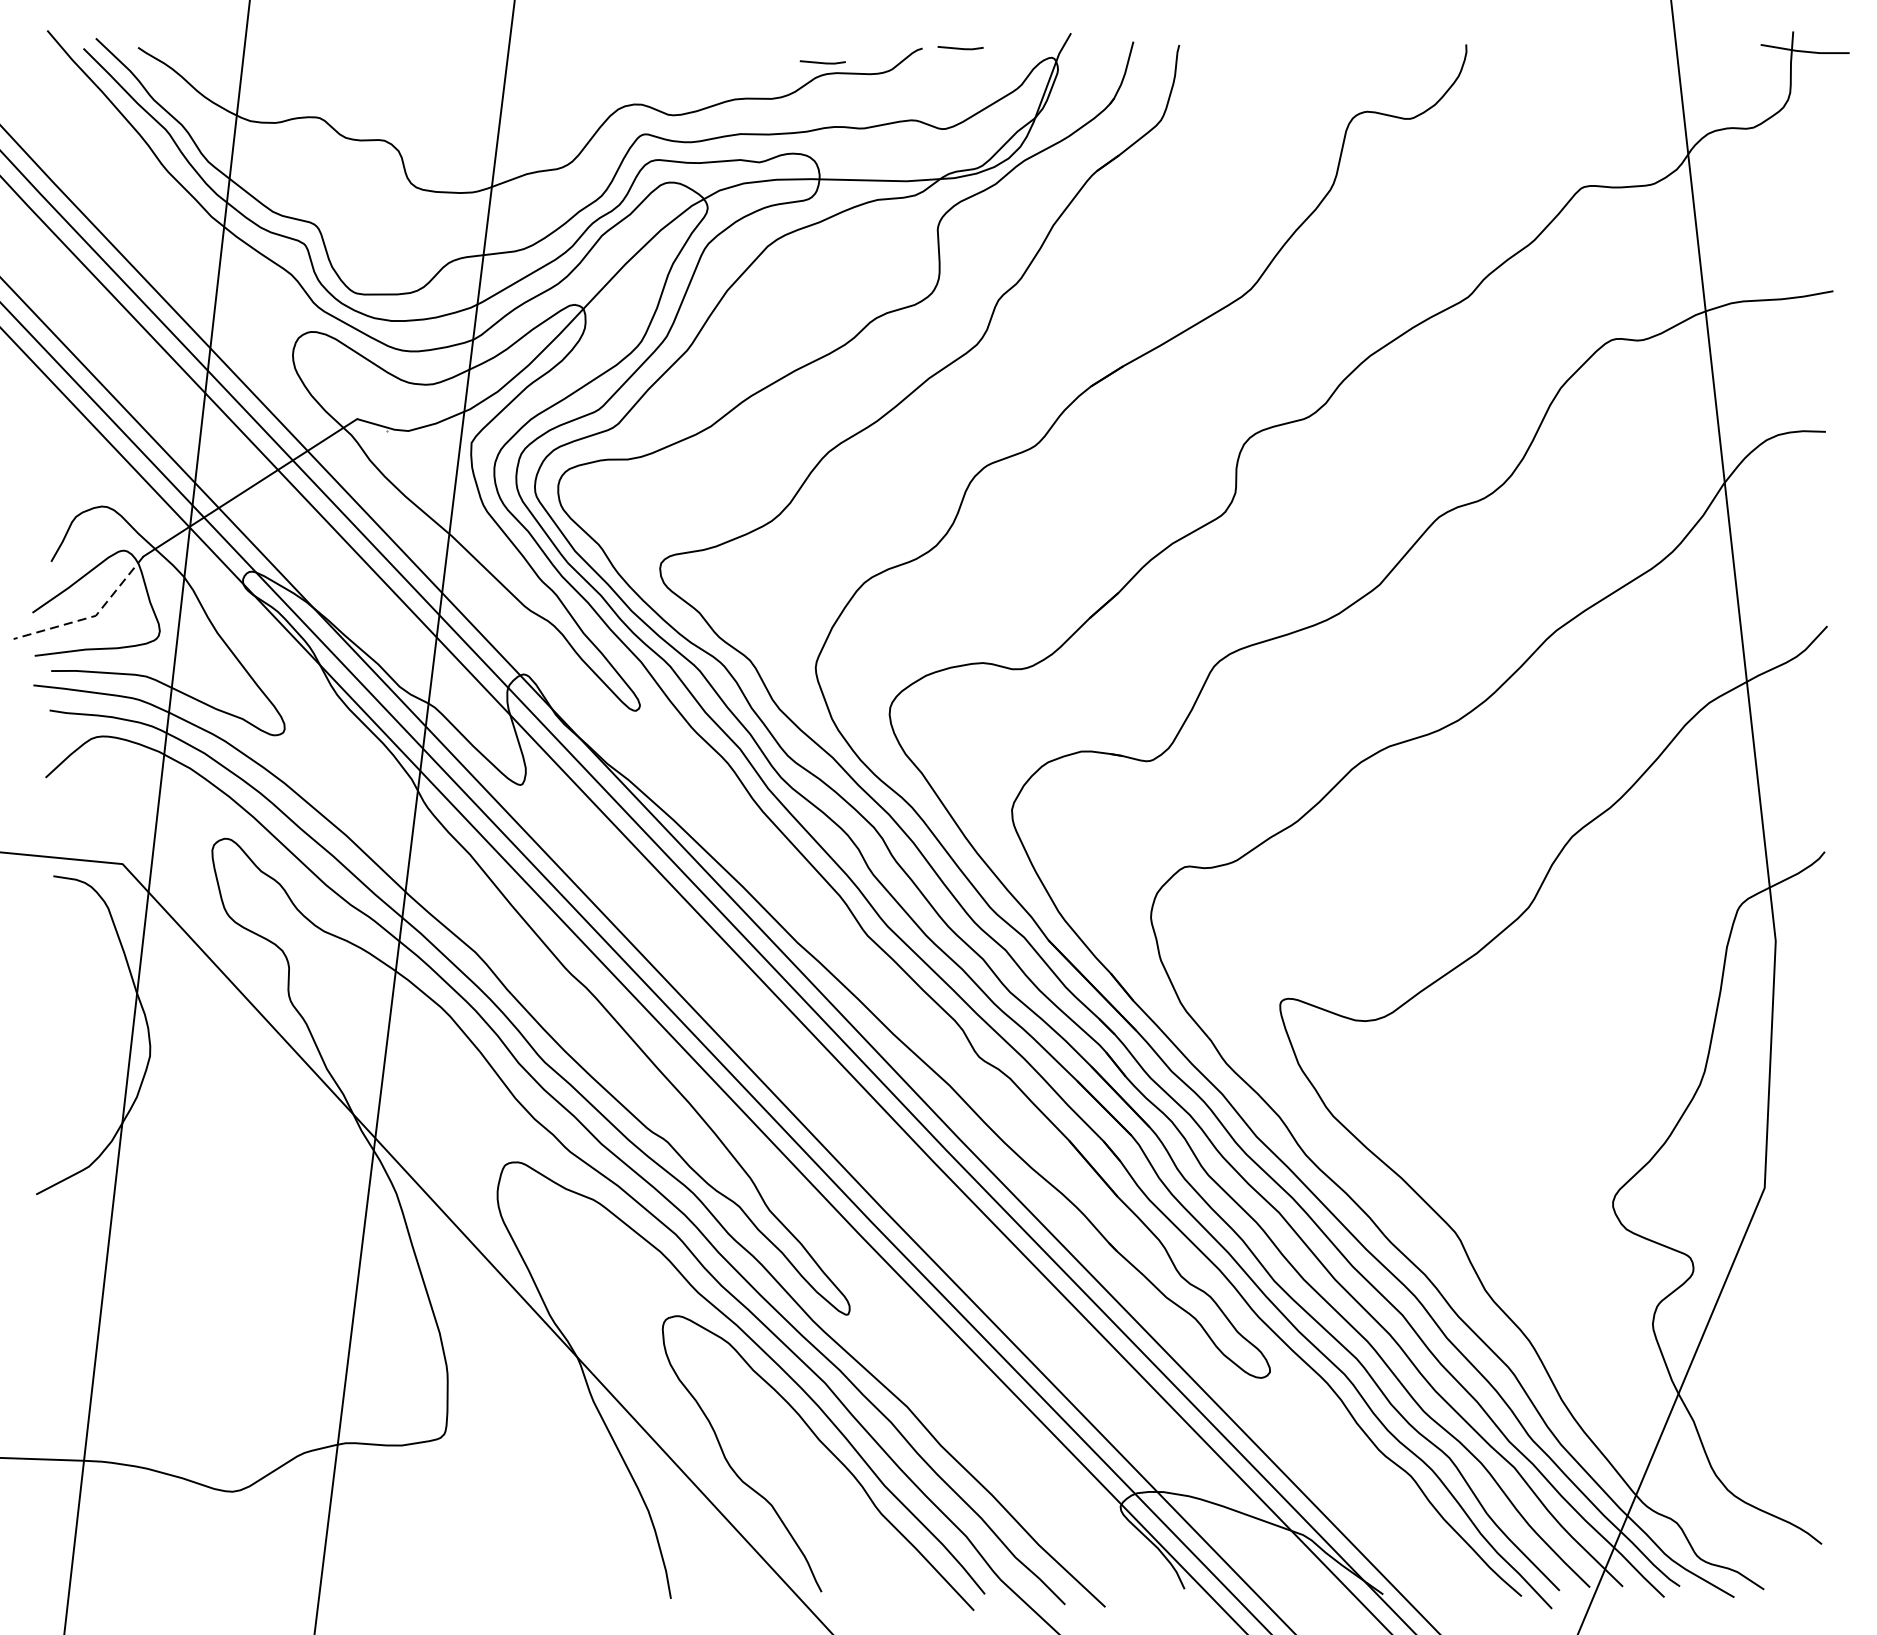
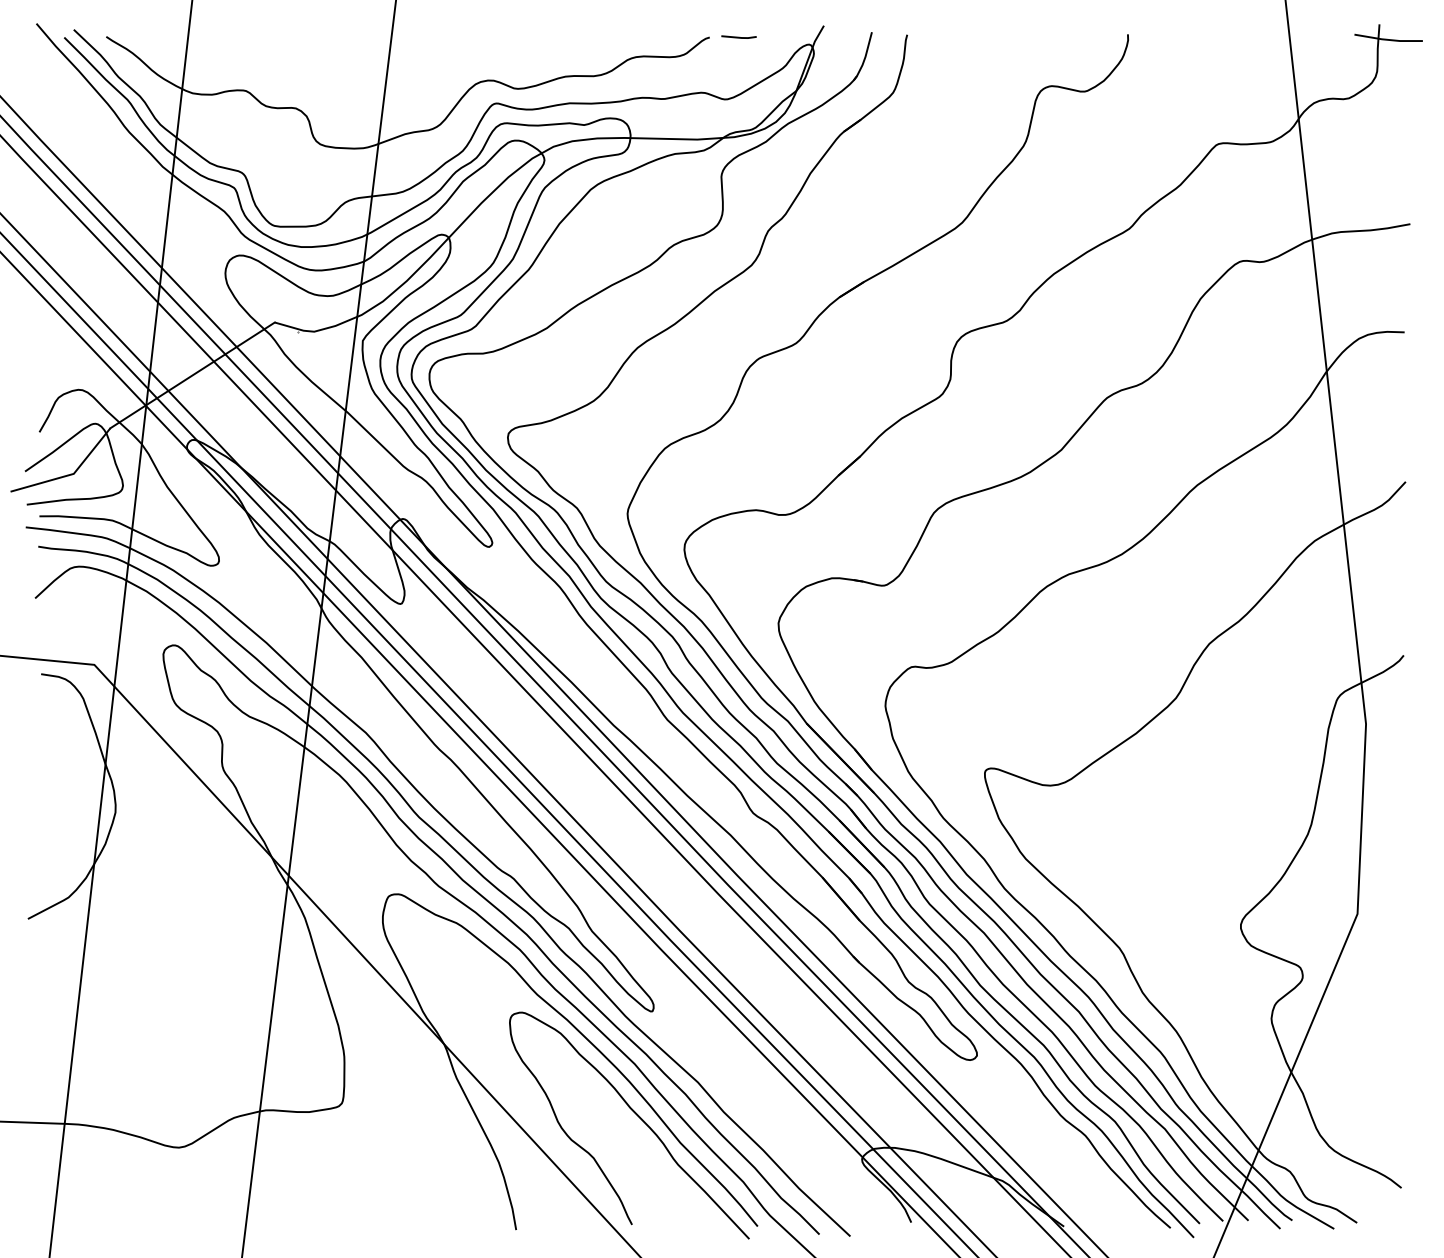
line: (822, 61) -> (632, 47), removed
line: (91, 616) -> (70, 474), dashed -> solid

